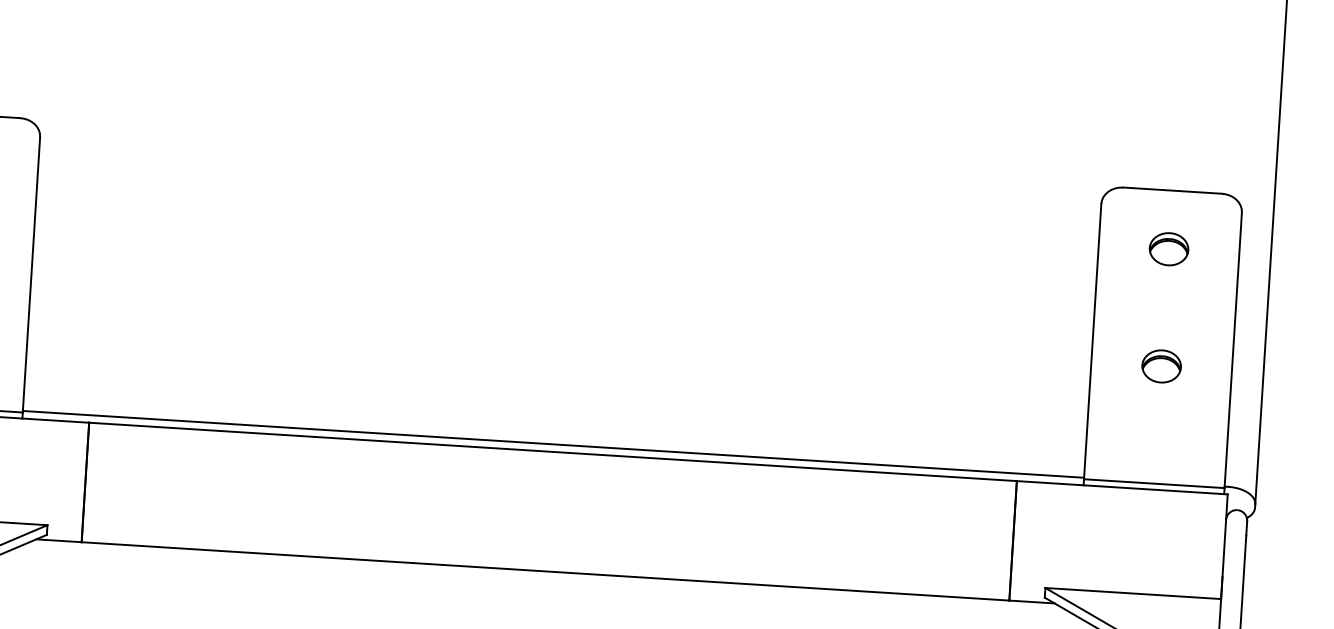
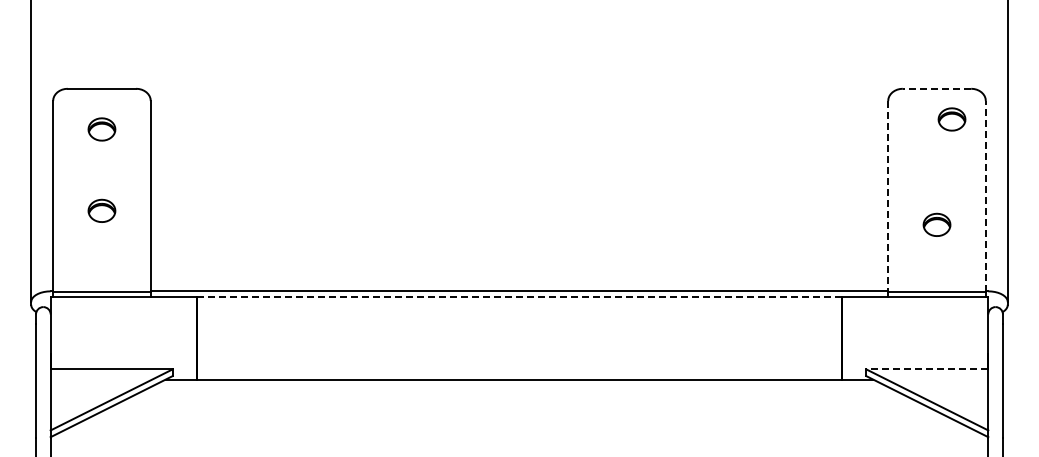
line: (1172, 190) -> (936, 88), solid -> dashed
part: (1168, 249) -> (951, 119), moved
line: (1093, 341) -> (888, 196), solid -> dashed
line: (1232, 350) -> (985, 196), solid -> dashed
part: (1160, 365) -> (936, 224), moved
line: (551, 451) -> (518, 296), solid -> dashed
line: (1132, 593) -> (926, 369), solid -> dashed

